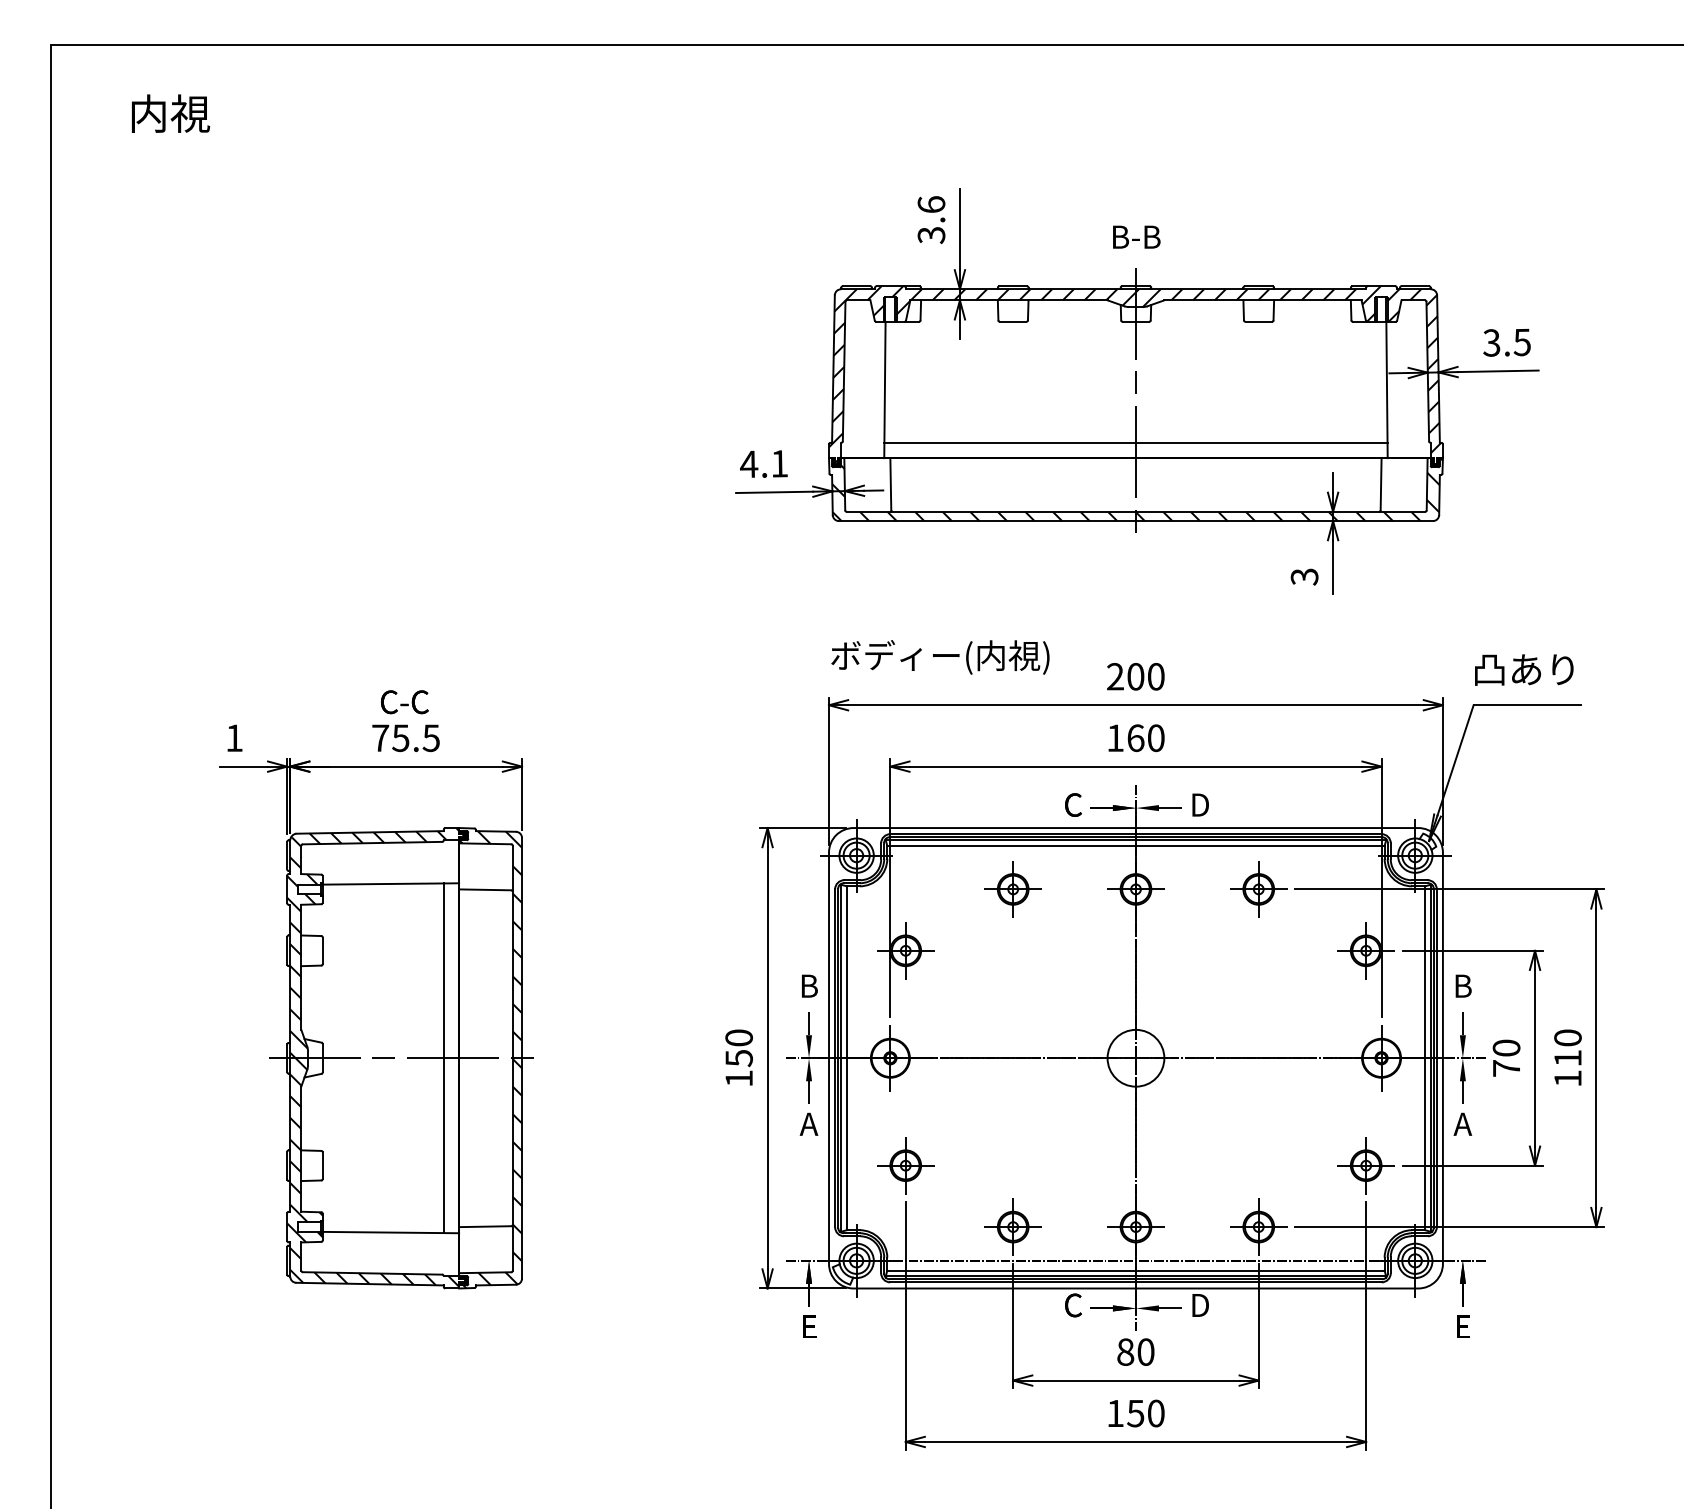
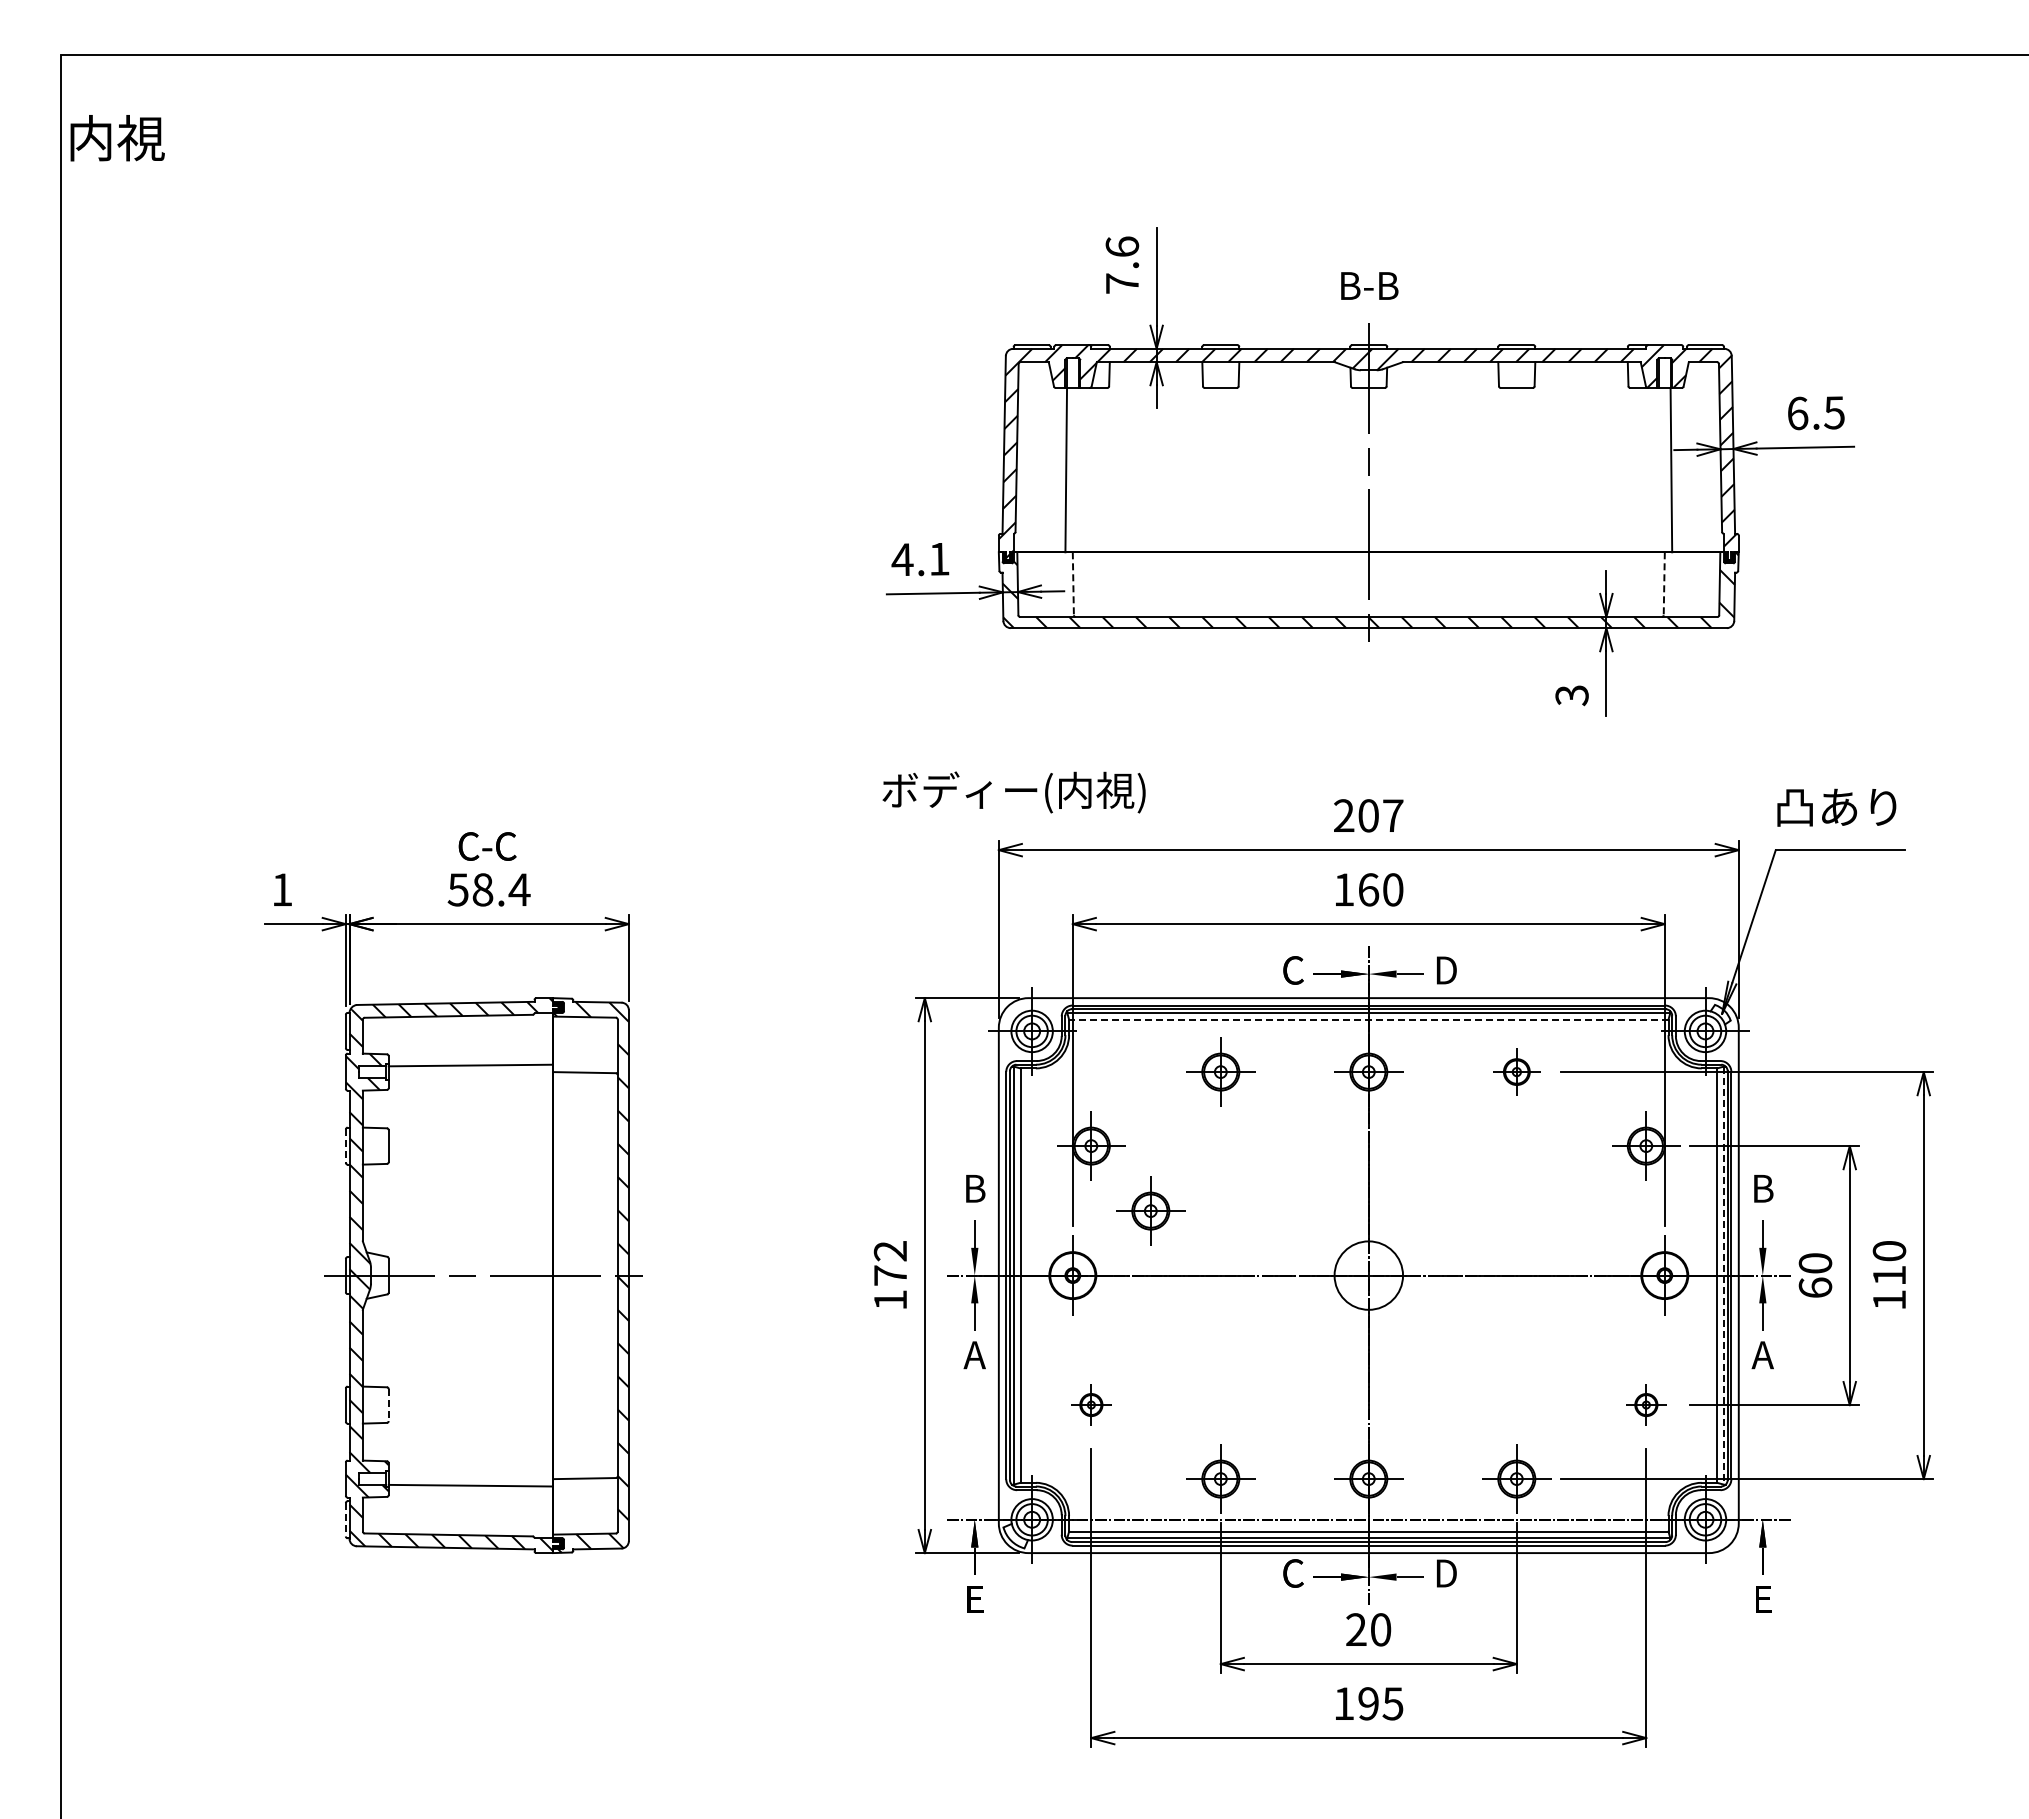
text: (170, 113) -> (117, 138), moved
text: (931, 235) -> (1122, 283), 3.6 -> 7.6
text: (1491, 342) -> (1797, 413), 3.5 -> 6.5
line: (1135, 442) -> (1368, 533), removed
line: (890, 484) -> (1073, 584), solid -> dashed
line: (1381, 484) -> (1664, 584), solid -> dashed
text: (939, 657) -> (1013, 792), moved
text: (1156, 676) -> (1393, 815), 200 -> 207
text: (405, 737) -> (488, 889), 75.5 -> 58.4
line: (1135, 845) -> (1368, 1019), solid -> dashed
part: (1258, 888) -> (1516, 1071), size x0.7
line: (286, 951) -> (345, 1146), solid -> dashed
part: (954, 1004) -> (1150, 1210), added
text: (739, 1048) -> (890, 1263), 150 -> 172
line: (443, 1058) -> (534, 1275), removed
line: (1430, 1058) -> (1723, 1276), solid -> dashed
text: (1506, 1068) -> (1815, 1287), 70 -> 60
part: (905, 1165) -> (1091, 1404), size x0.6
part: (1366, 1165) -> (1646, 1404), size x0.6
line: (322, 1166) -> (388, 1405), solid -> dashed
line: (286, 1260) -> (345, 1519), solid -> dashed
text: (1125, 1351) -> (1356, 1629), 80 -> 20
text: (1145, 1413) -> (1380, 1703), 150 -> 195

